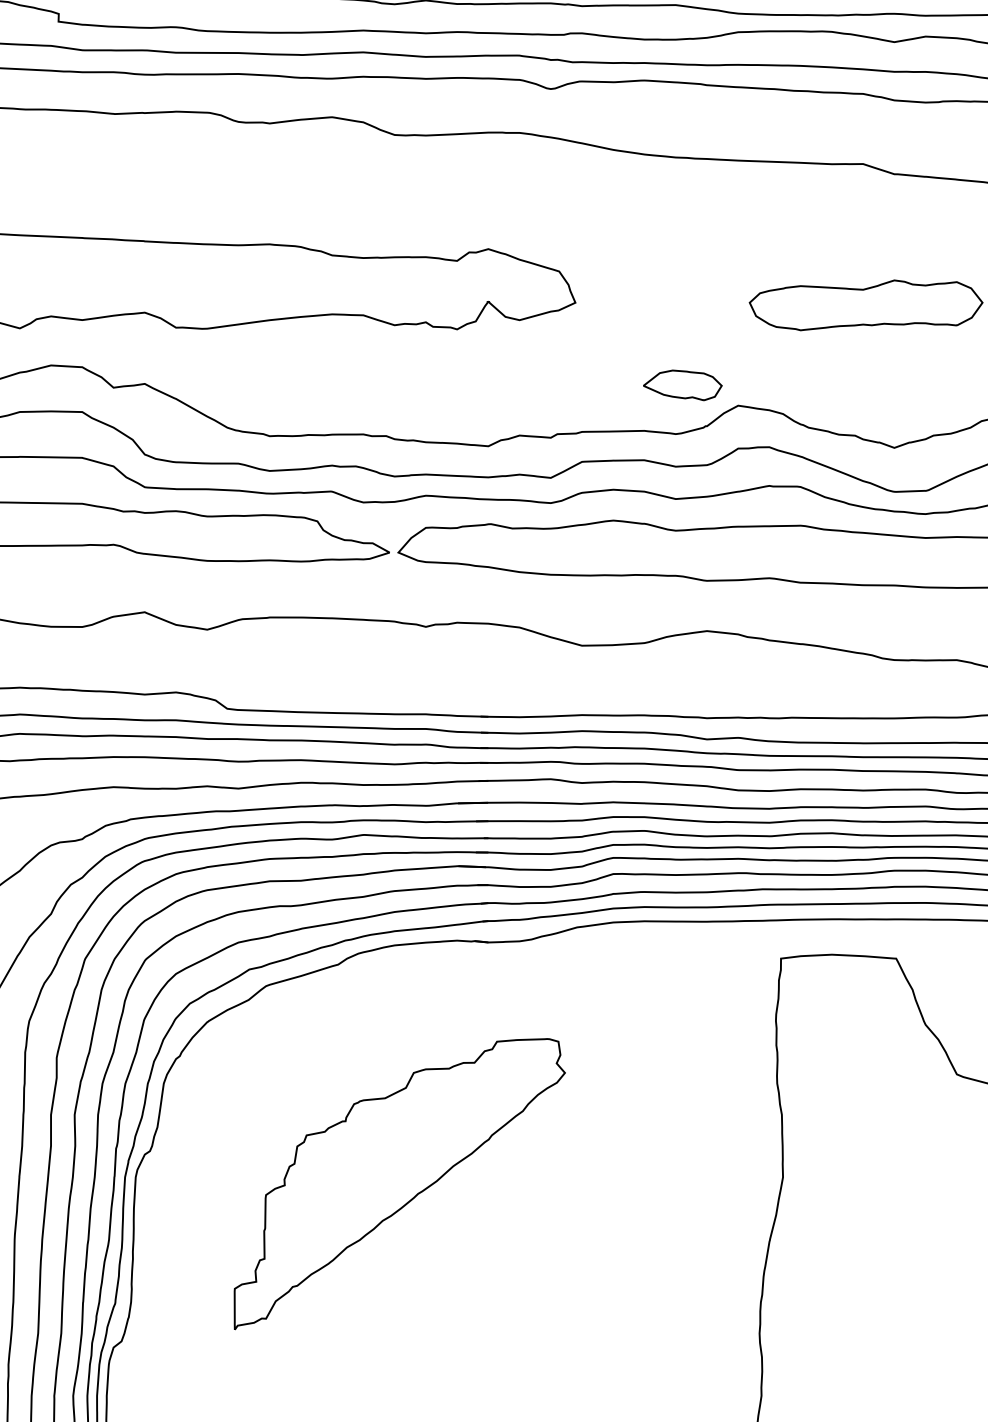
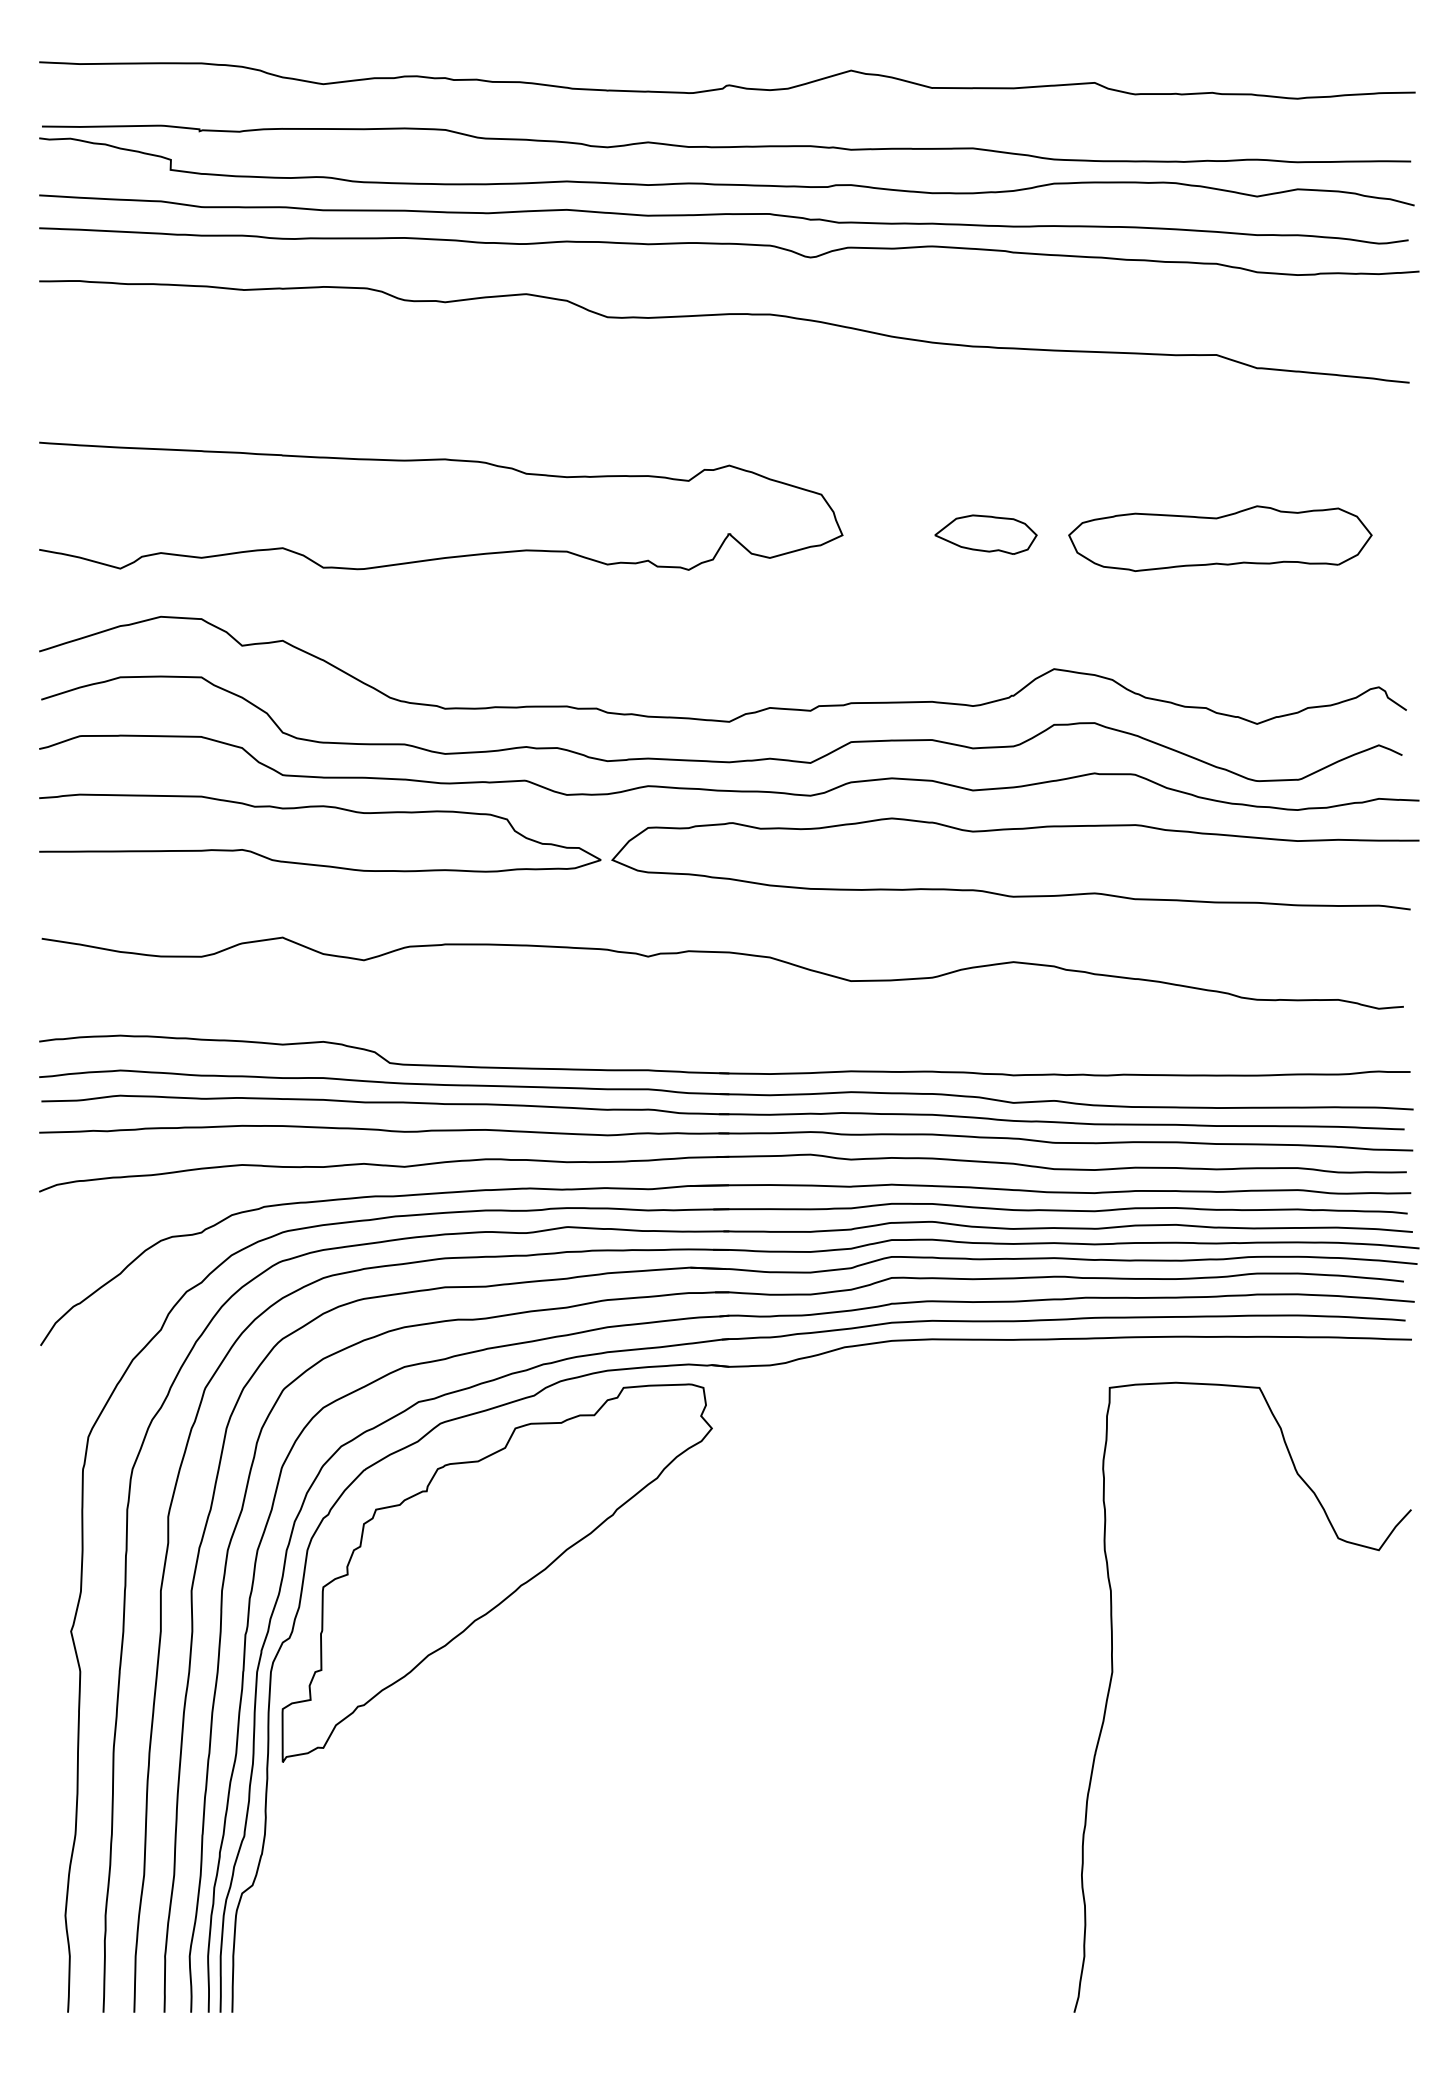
part: (682, 385) -> (985, 534), moved
part: (399, 1183) -> (496, 1572), moved

